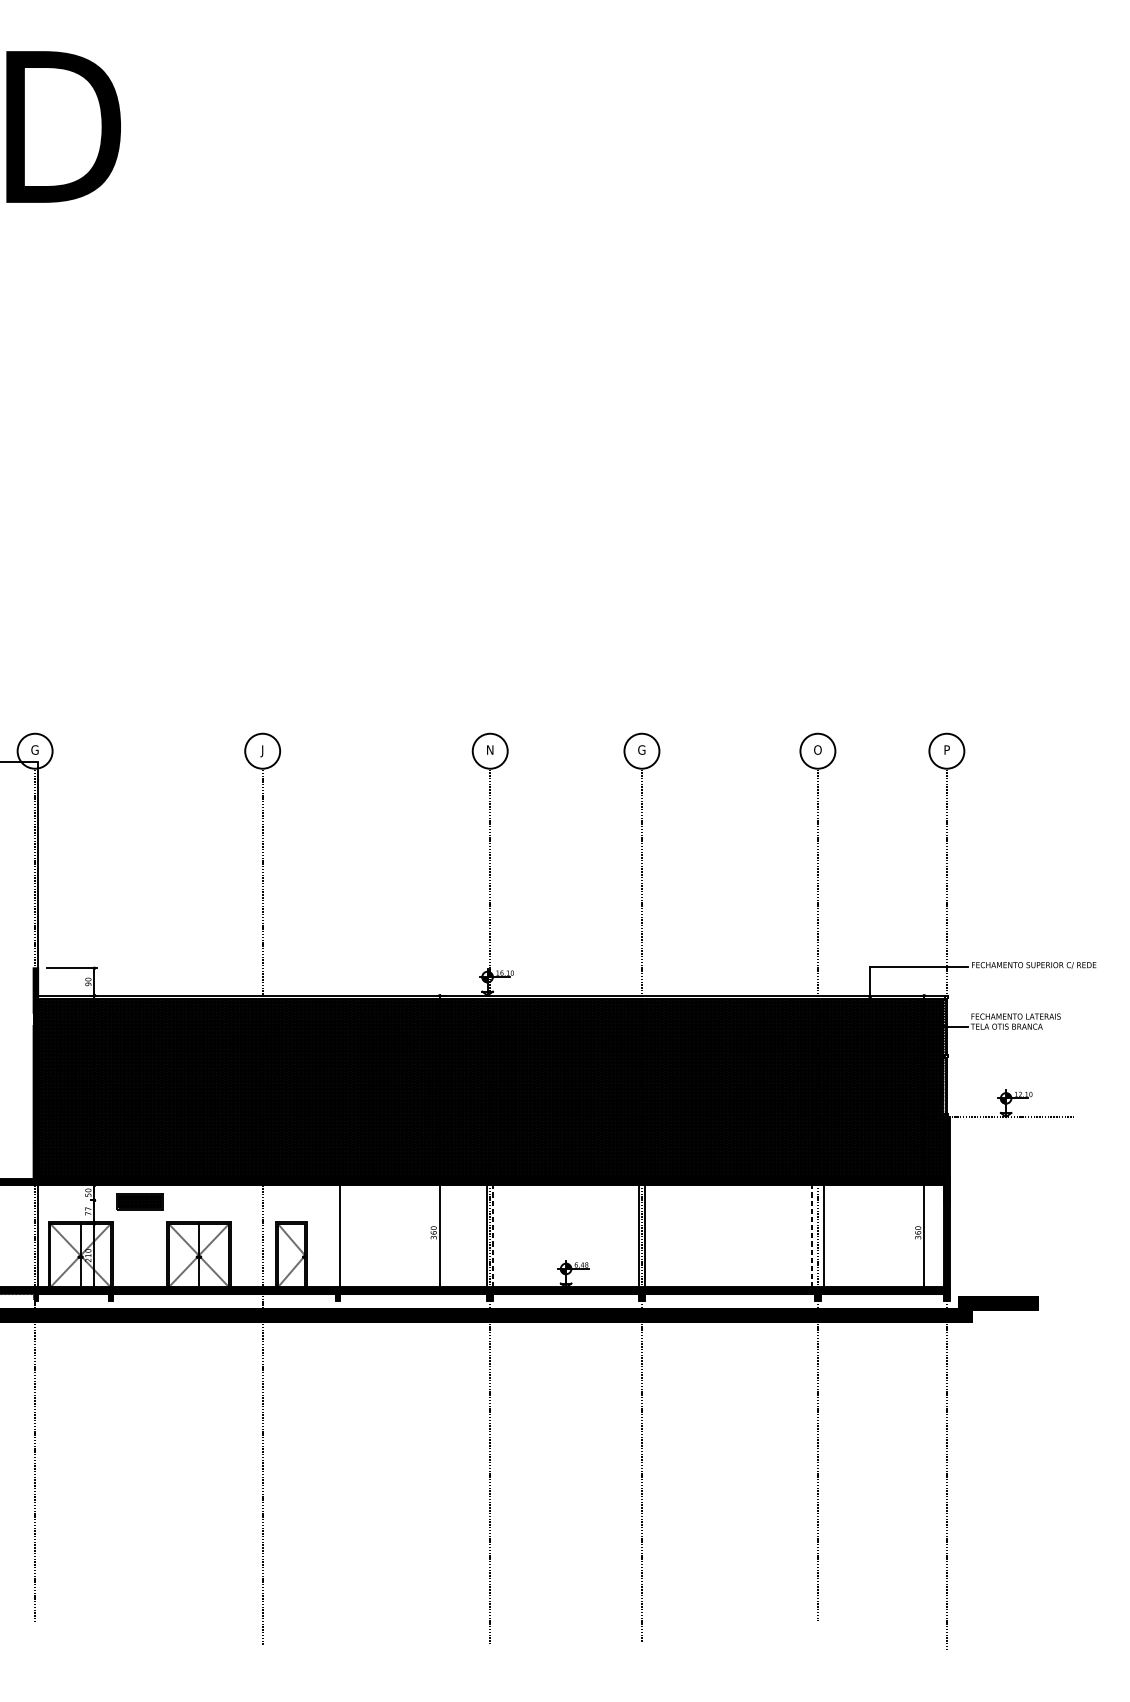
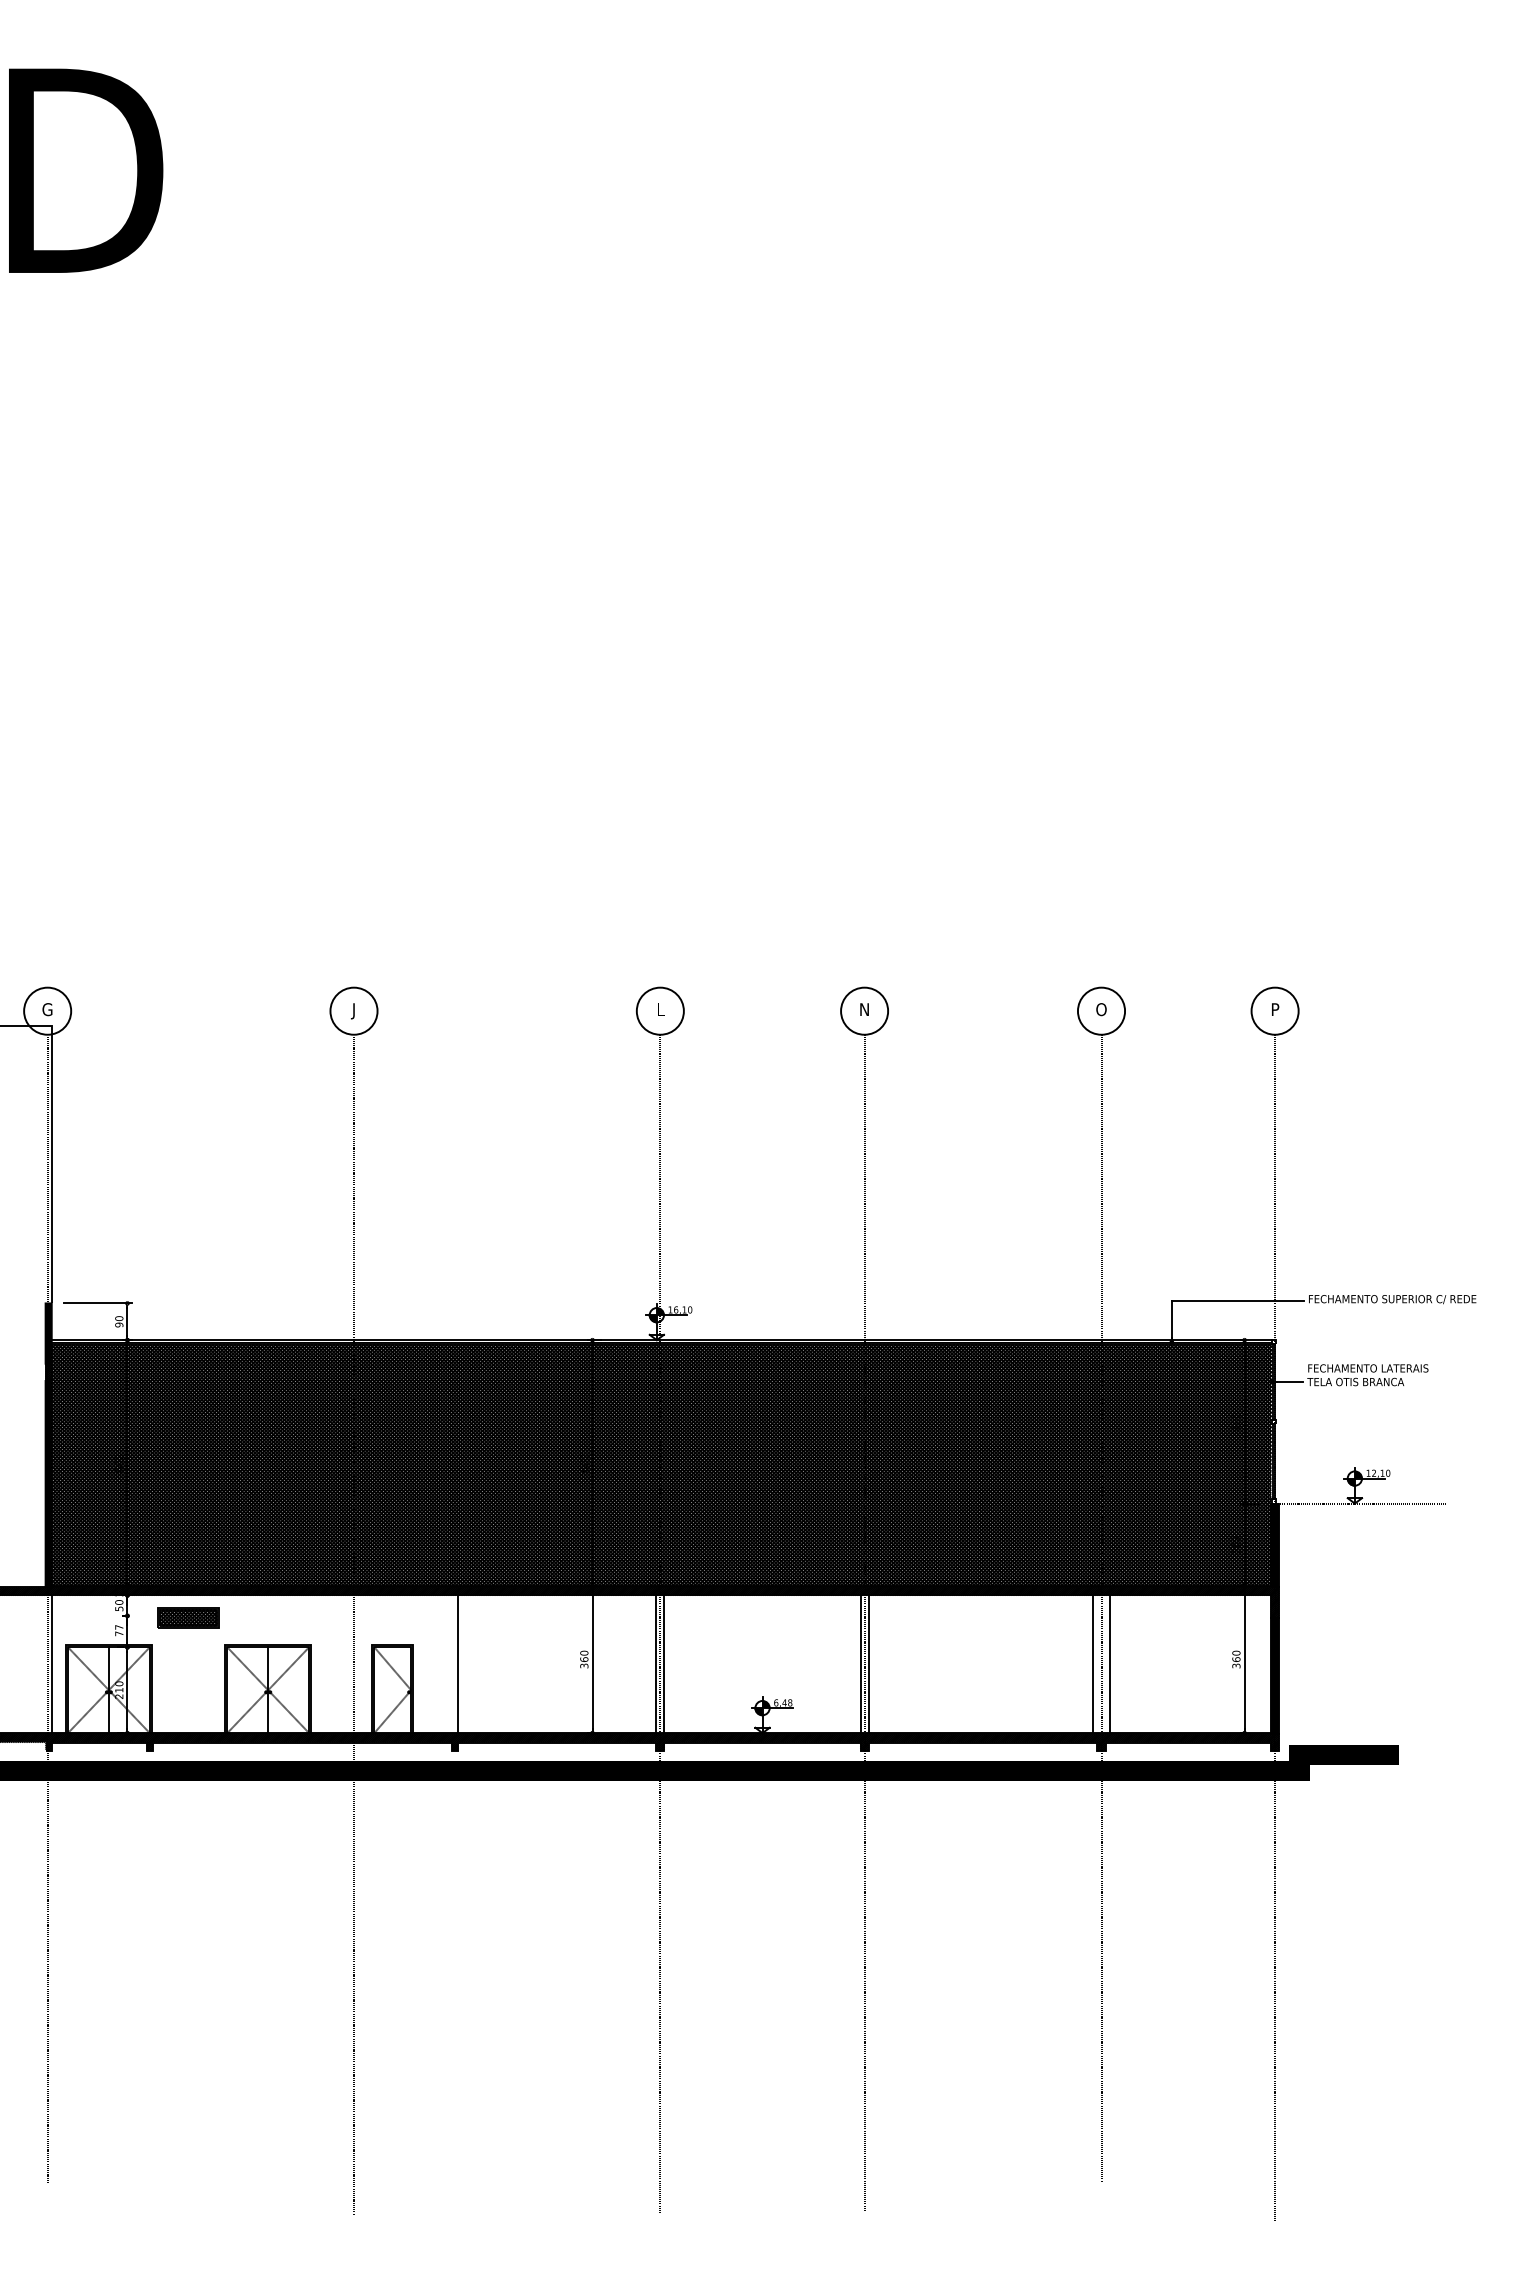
text: (490, 749) -> (660, 1009), N -> L
text: (641, 749) -> (864, 1009), G -> N
line: (493, 1236) -> (664, 1664), dashed -> solid
line: (811, 1236) -> (1093, 1664), dashed -> solid

